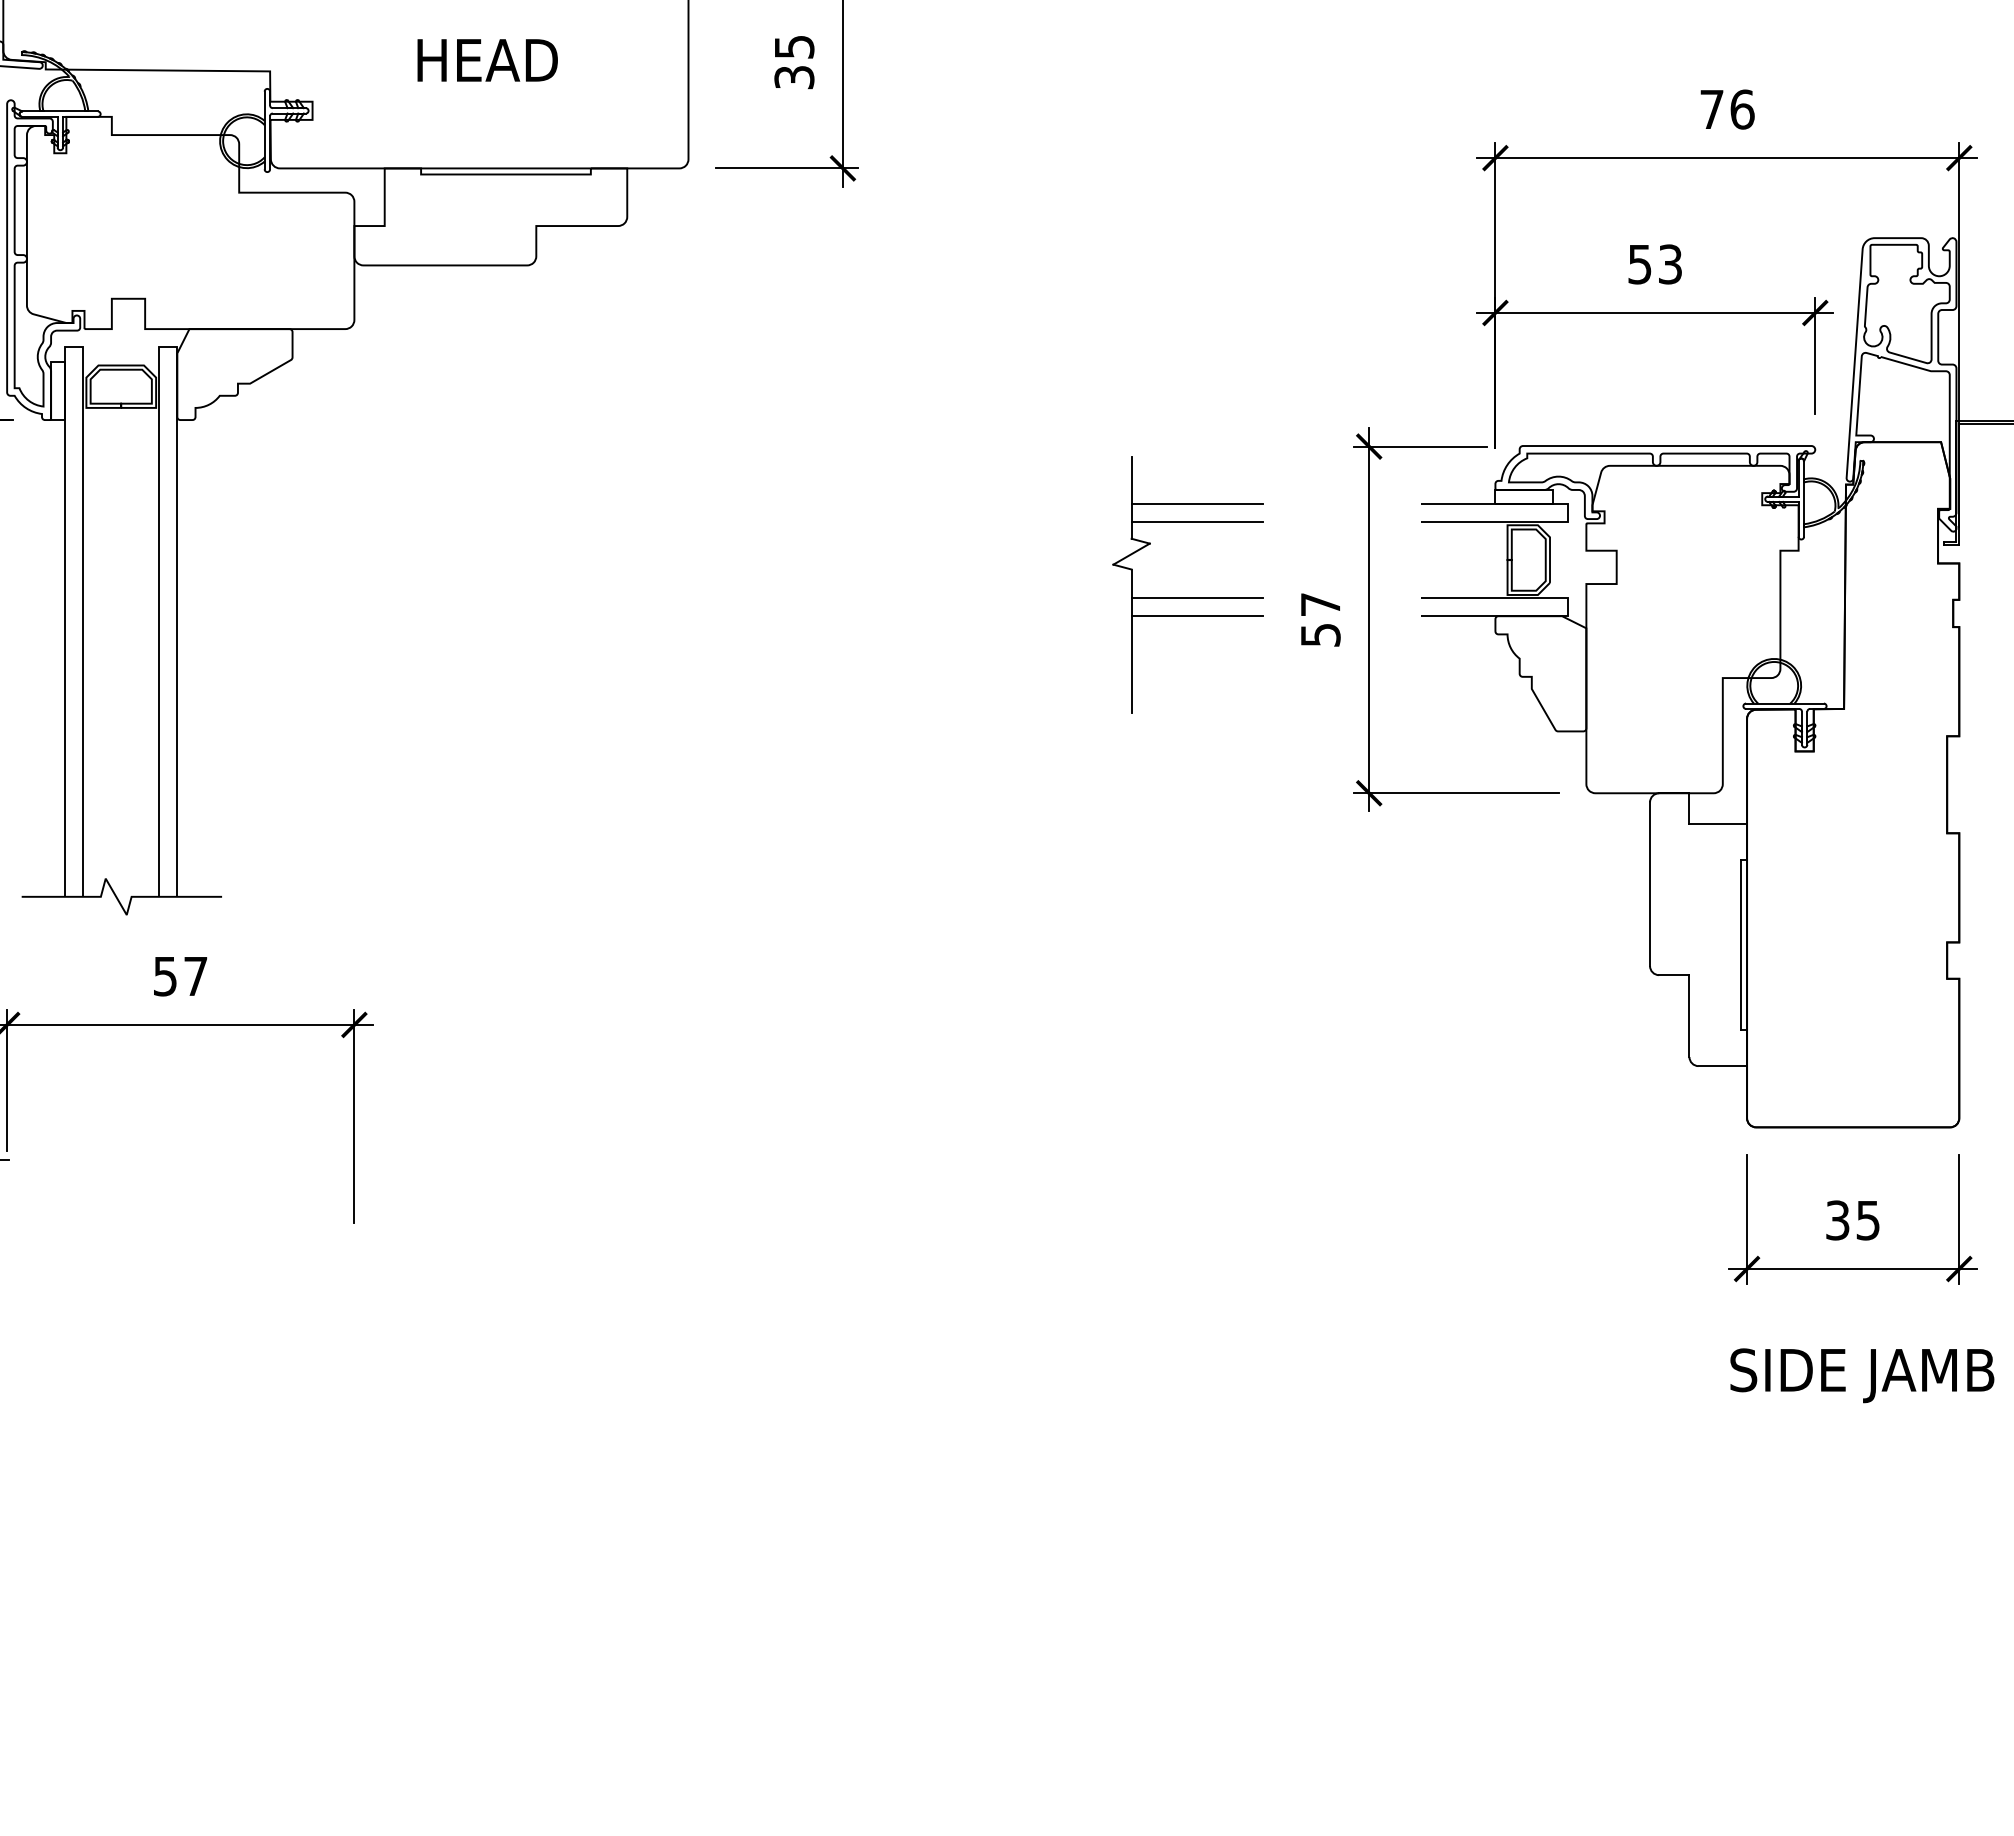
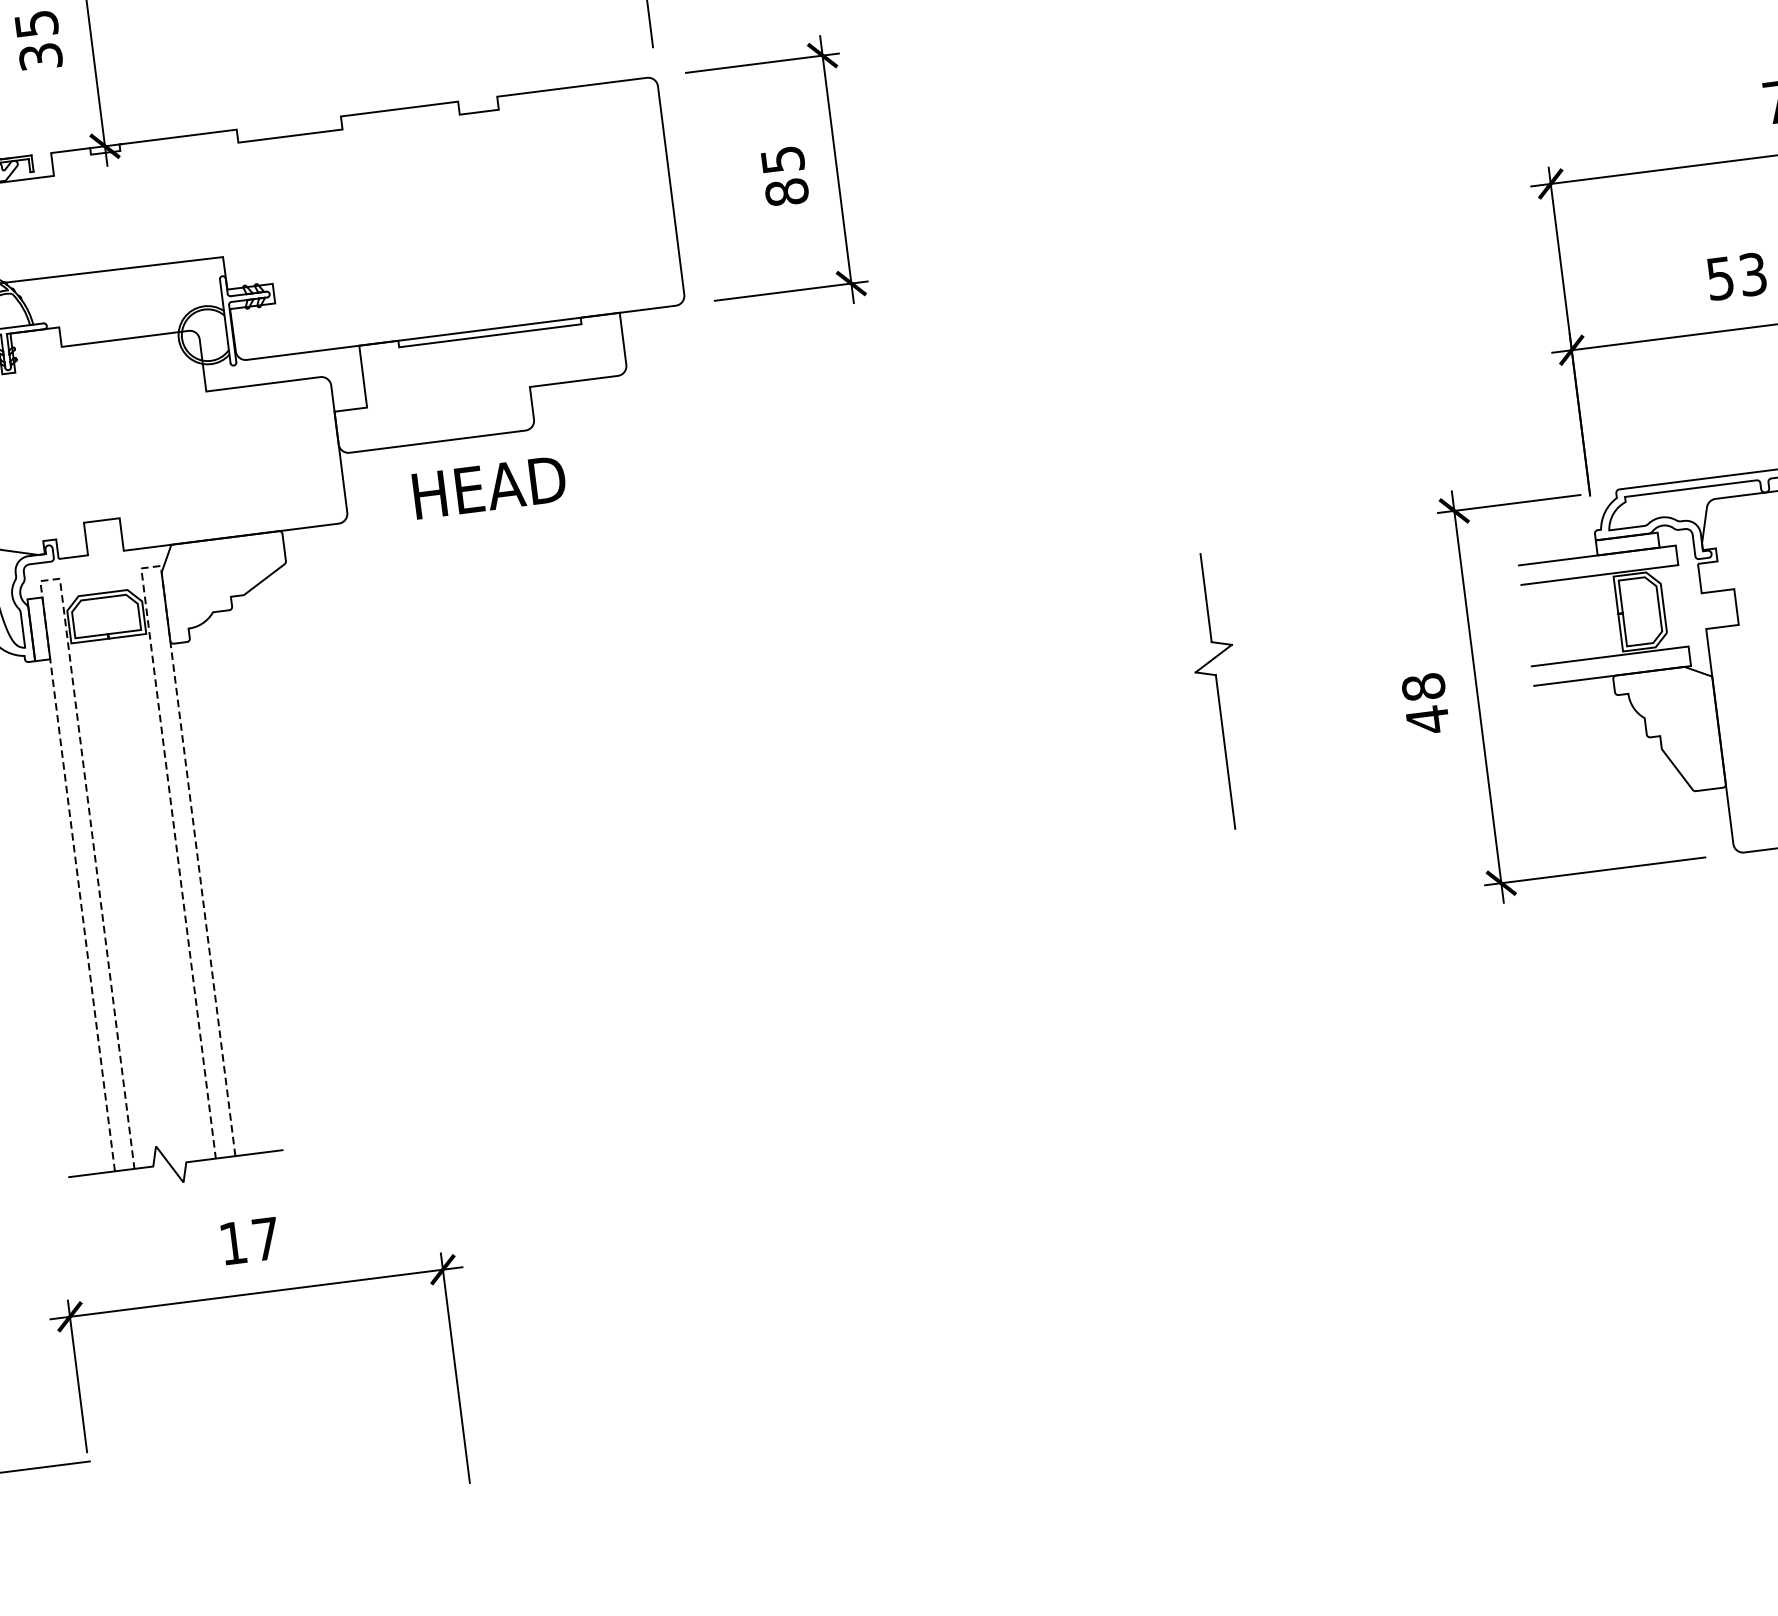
text: (487, 60) -> (489, 487), moved
text: (794, 77) -> (787, 192), 35 -> 85
line: (74, 347) -> (50, 580), solid -> dashed
line: (167, 347) -> (150, 567), solid -> dashed
line: (1196, 504) -> (1276, 596), removed
line: (1196, 522) -> (1279, 615), removed
line: (1196, 598) -> (1289, 697), removed
line: (1196, 616) -> (1291, 716), removed
text: (1320, 619) -> (1425, 703), 57 -> 48
text: (165, 976) -> (233, 1243), 57 -> 17

